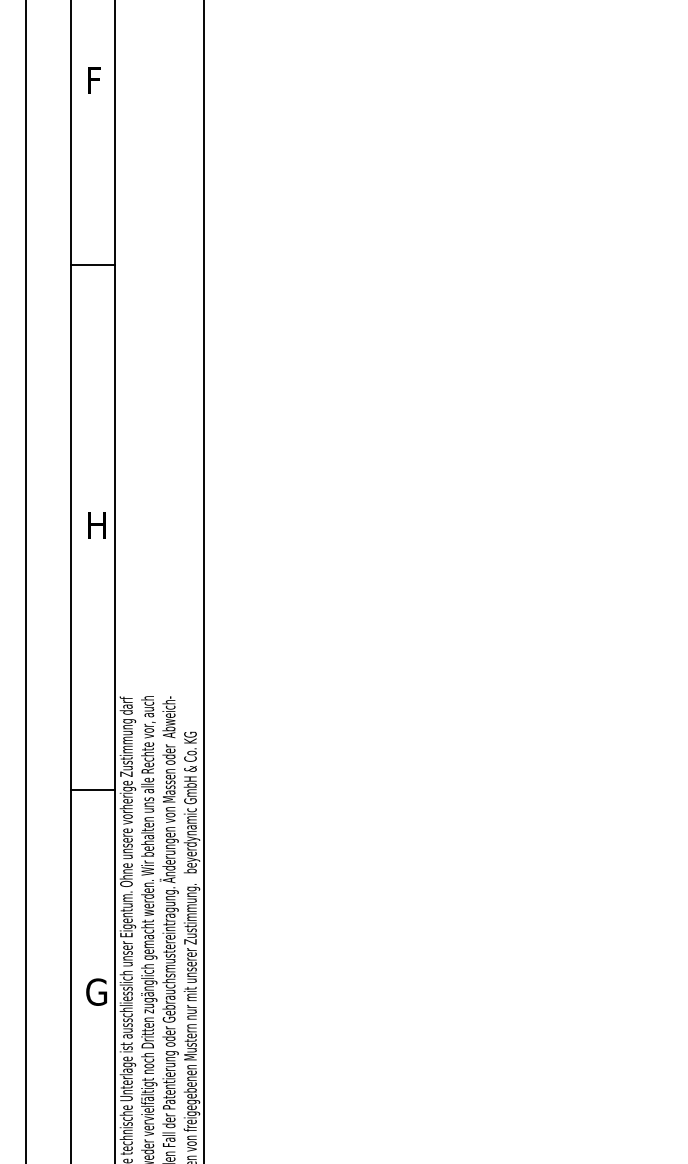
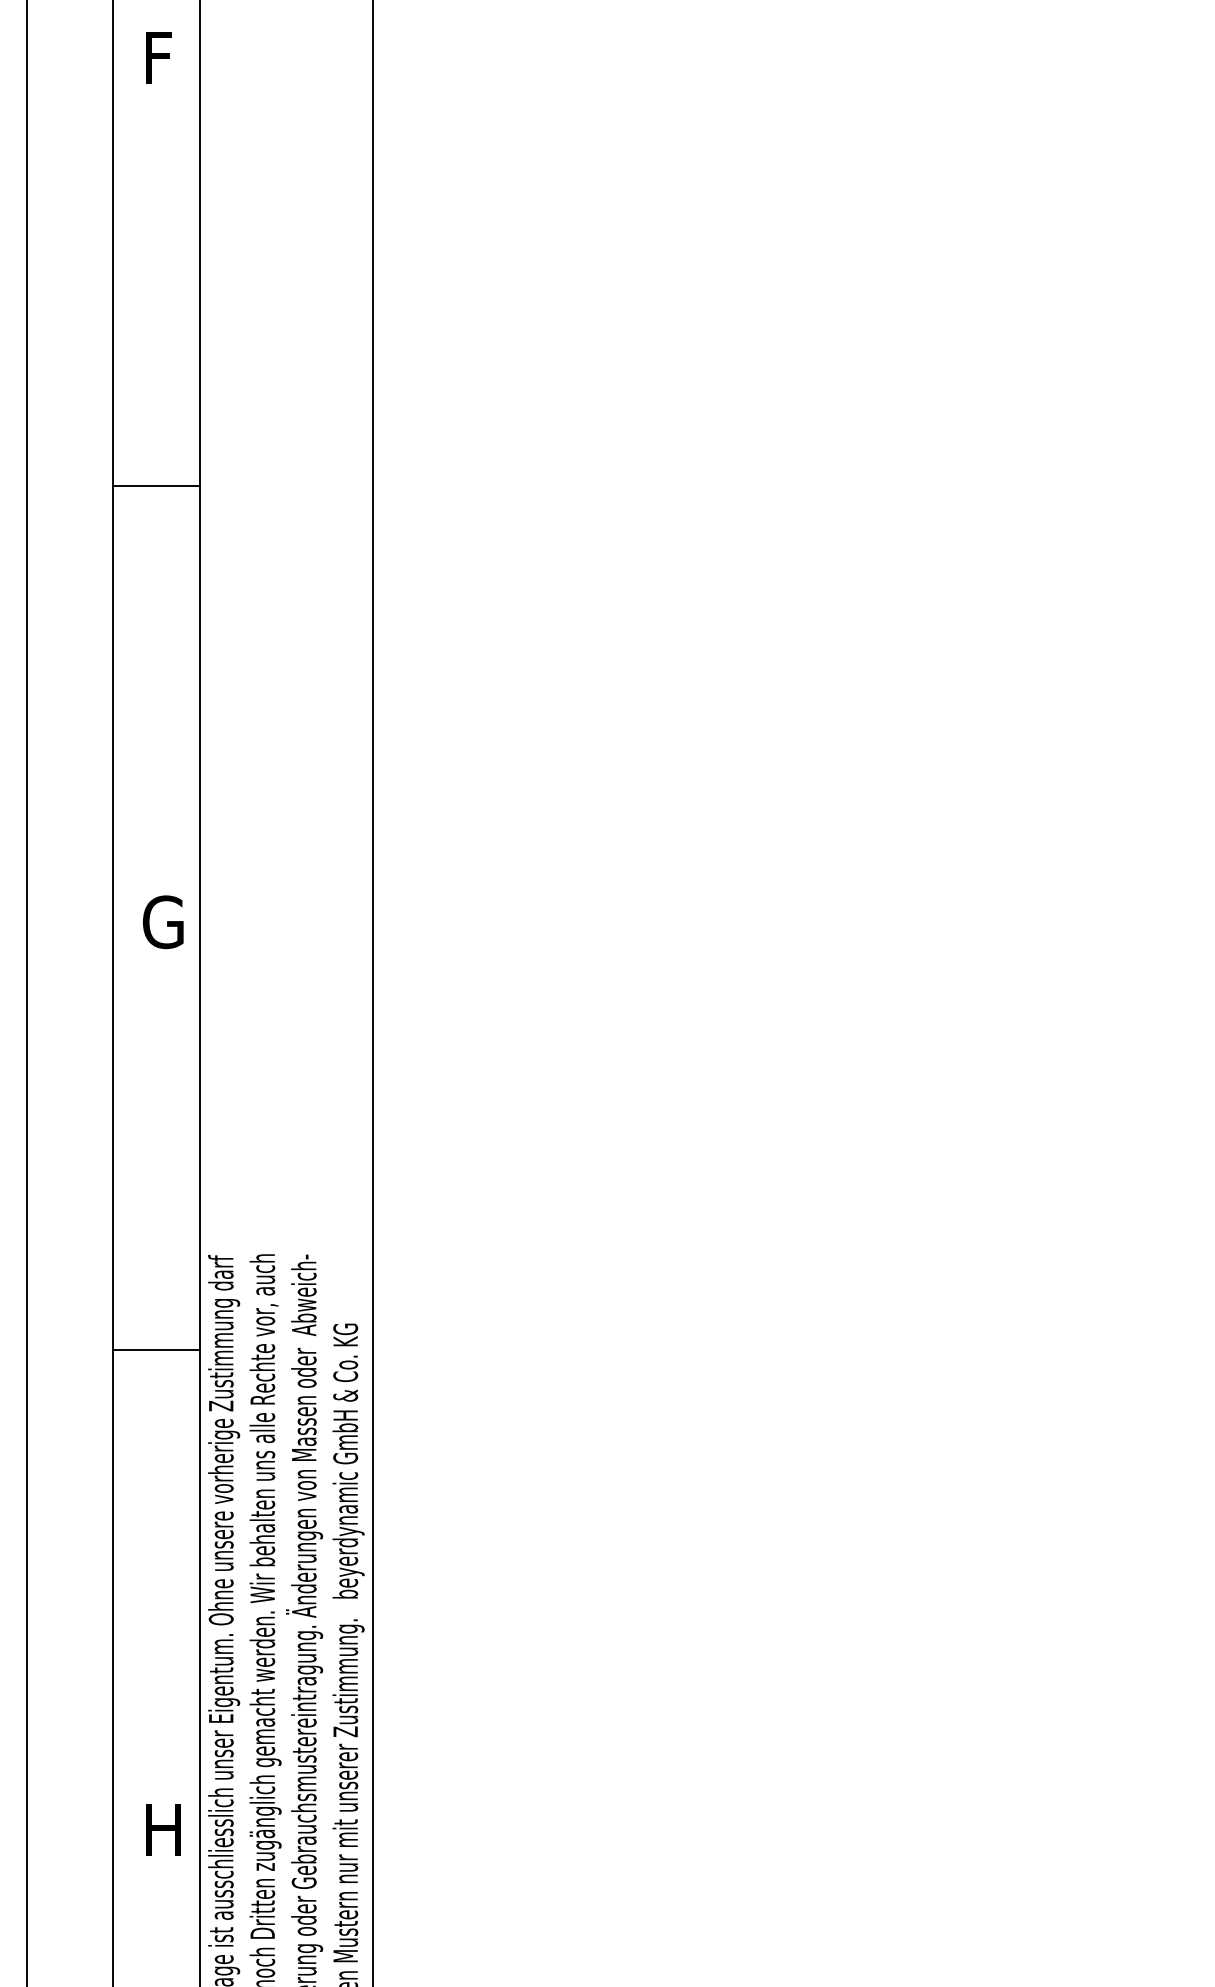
line: (92, 265) -> (155, 487), moved
text: (96, 525) -> (163, 922), H -> G
line: (92, 789) -> (155, 1350), moved
text: (96, 991) -> (163, 1828), G -> H

